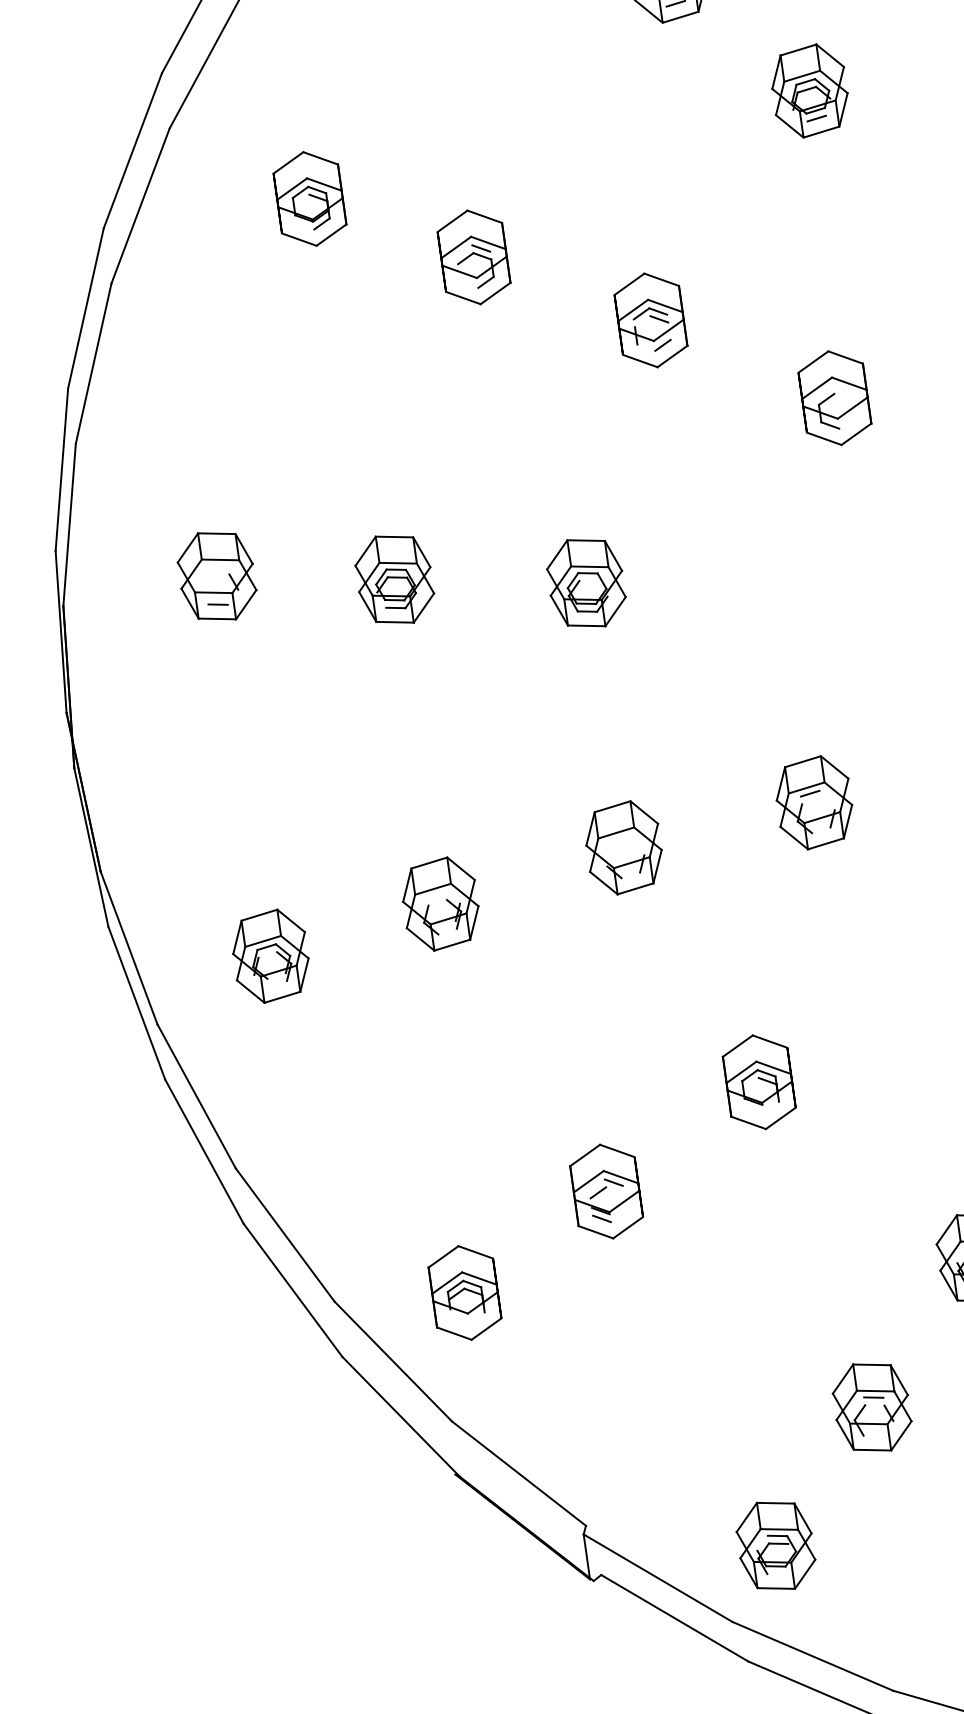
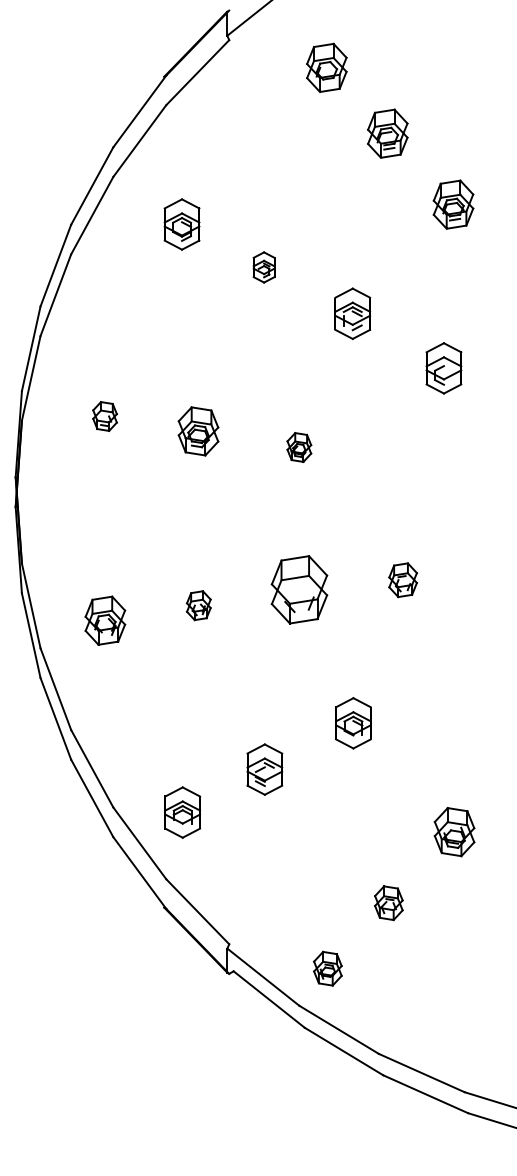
part: (472, 257) -> (263, 267), size x0.6
part: (215, 576) -> (104, 416), size x0.6
part: (586, 583) -> (299, 447), size x0.6
part: (813, 803) -> (402, 580), size x0.7
part: (623, 847) -> (299, 589), size x1.4
part: (440, 903) -> (198, 605), size x0.6
part: (871, 1408) -> (388, 903), size x0.7
part: (775, 1545) -> (327, 968), size x0.7

